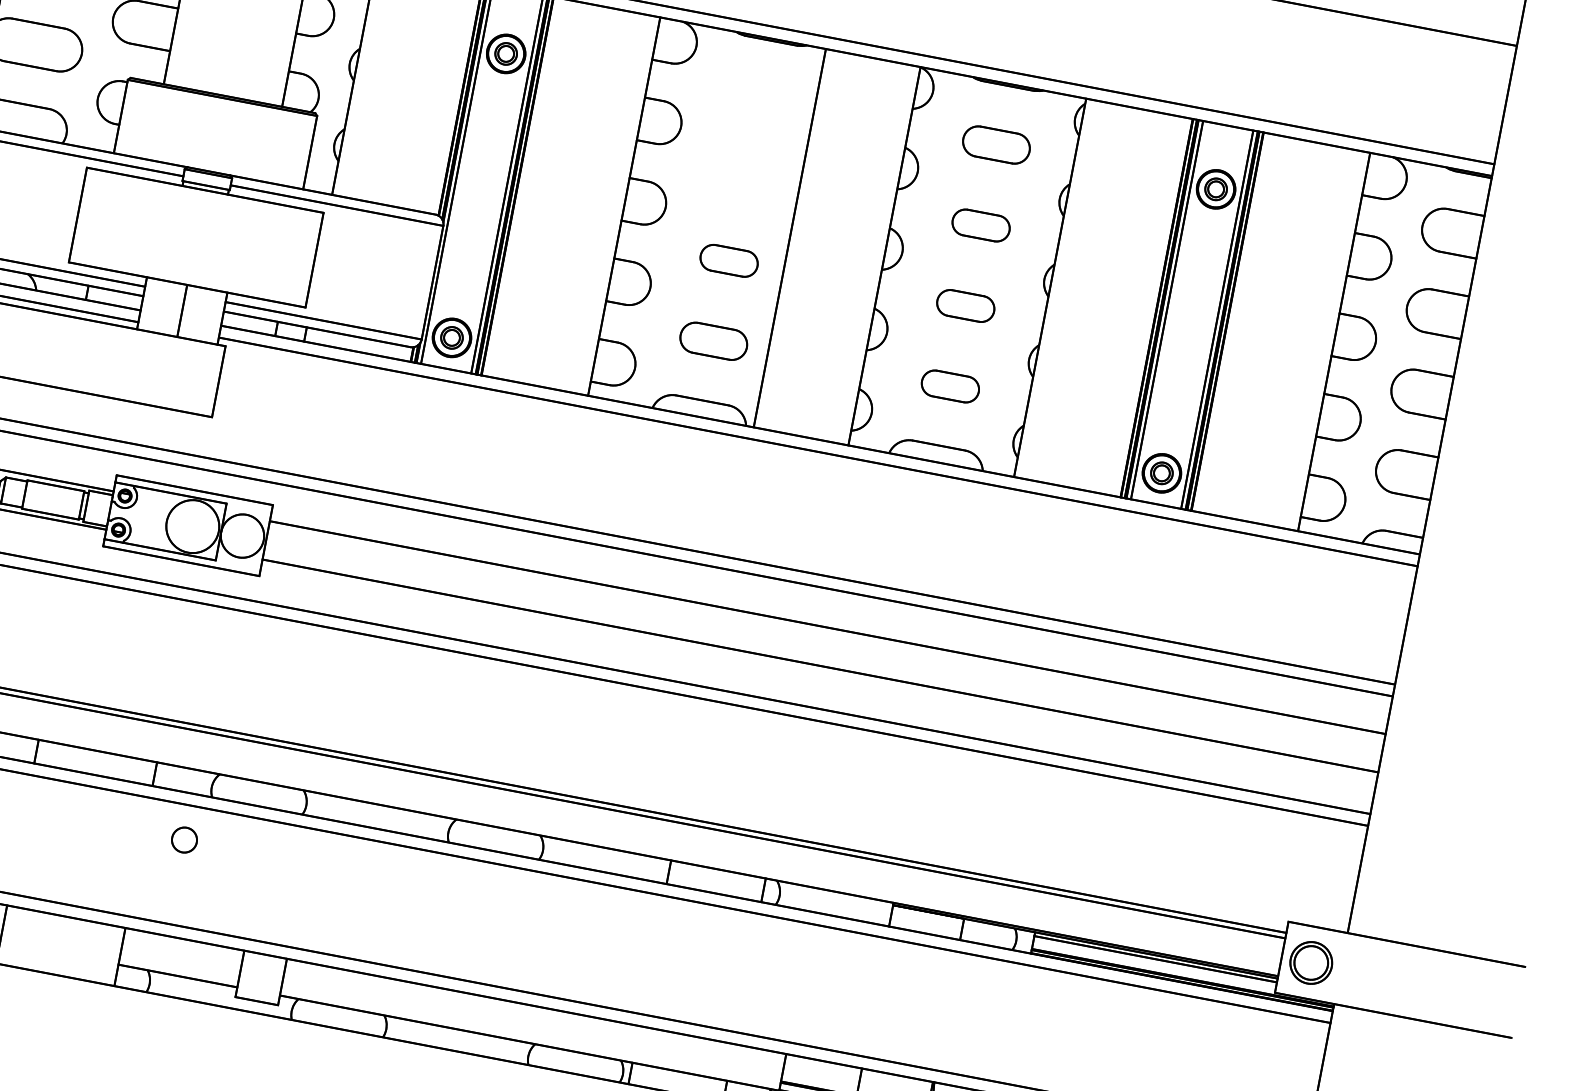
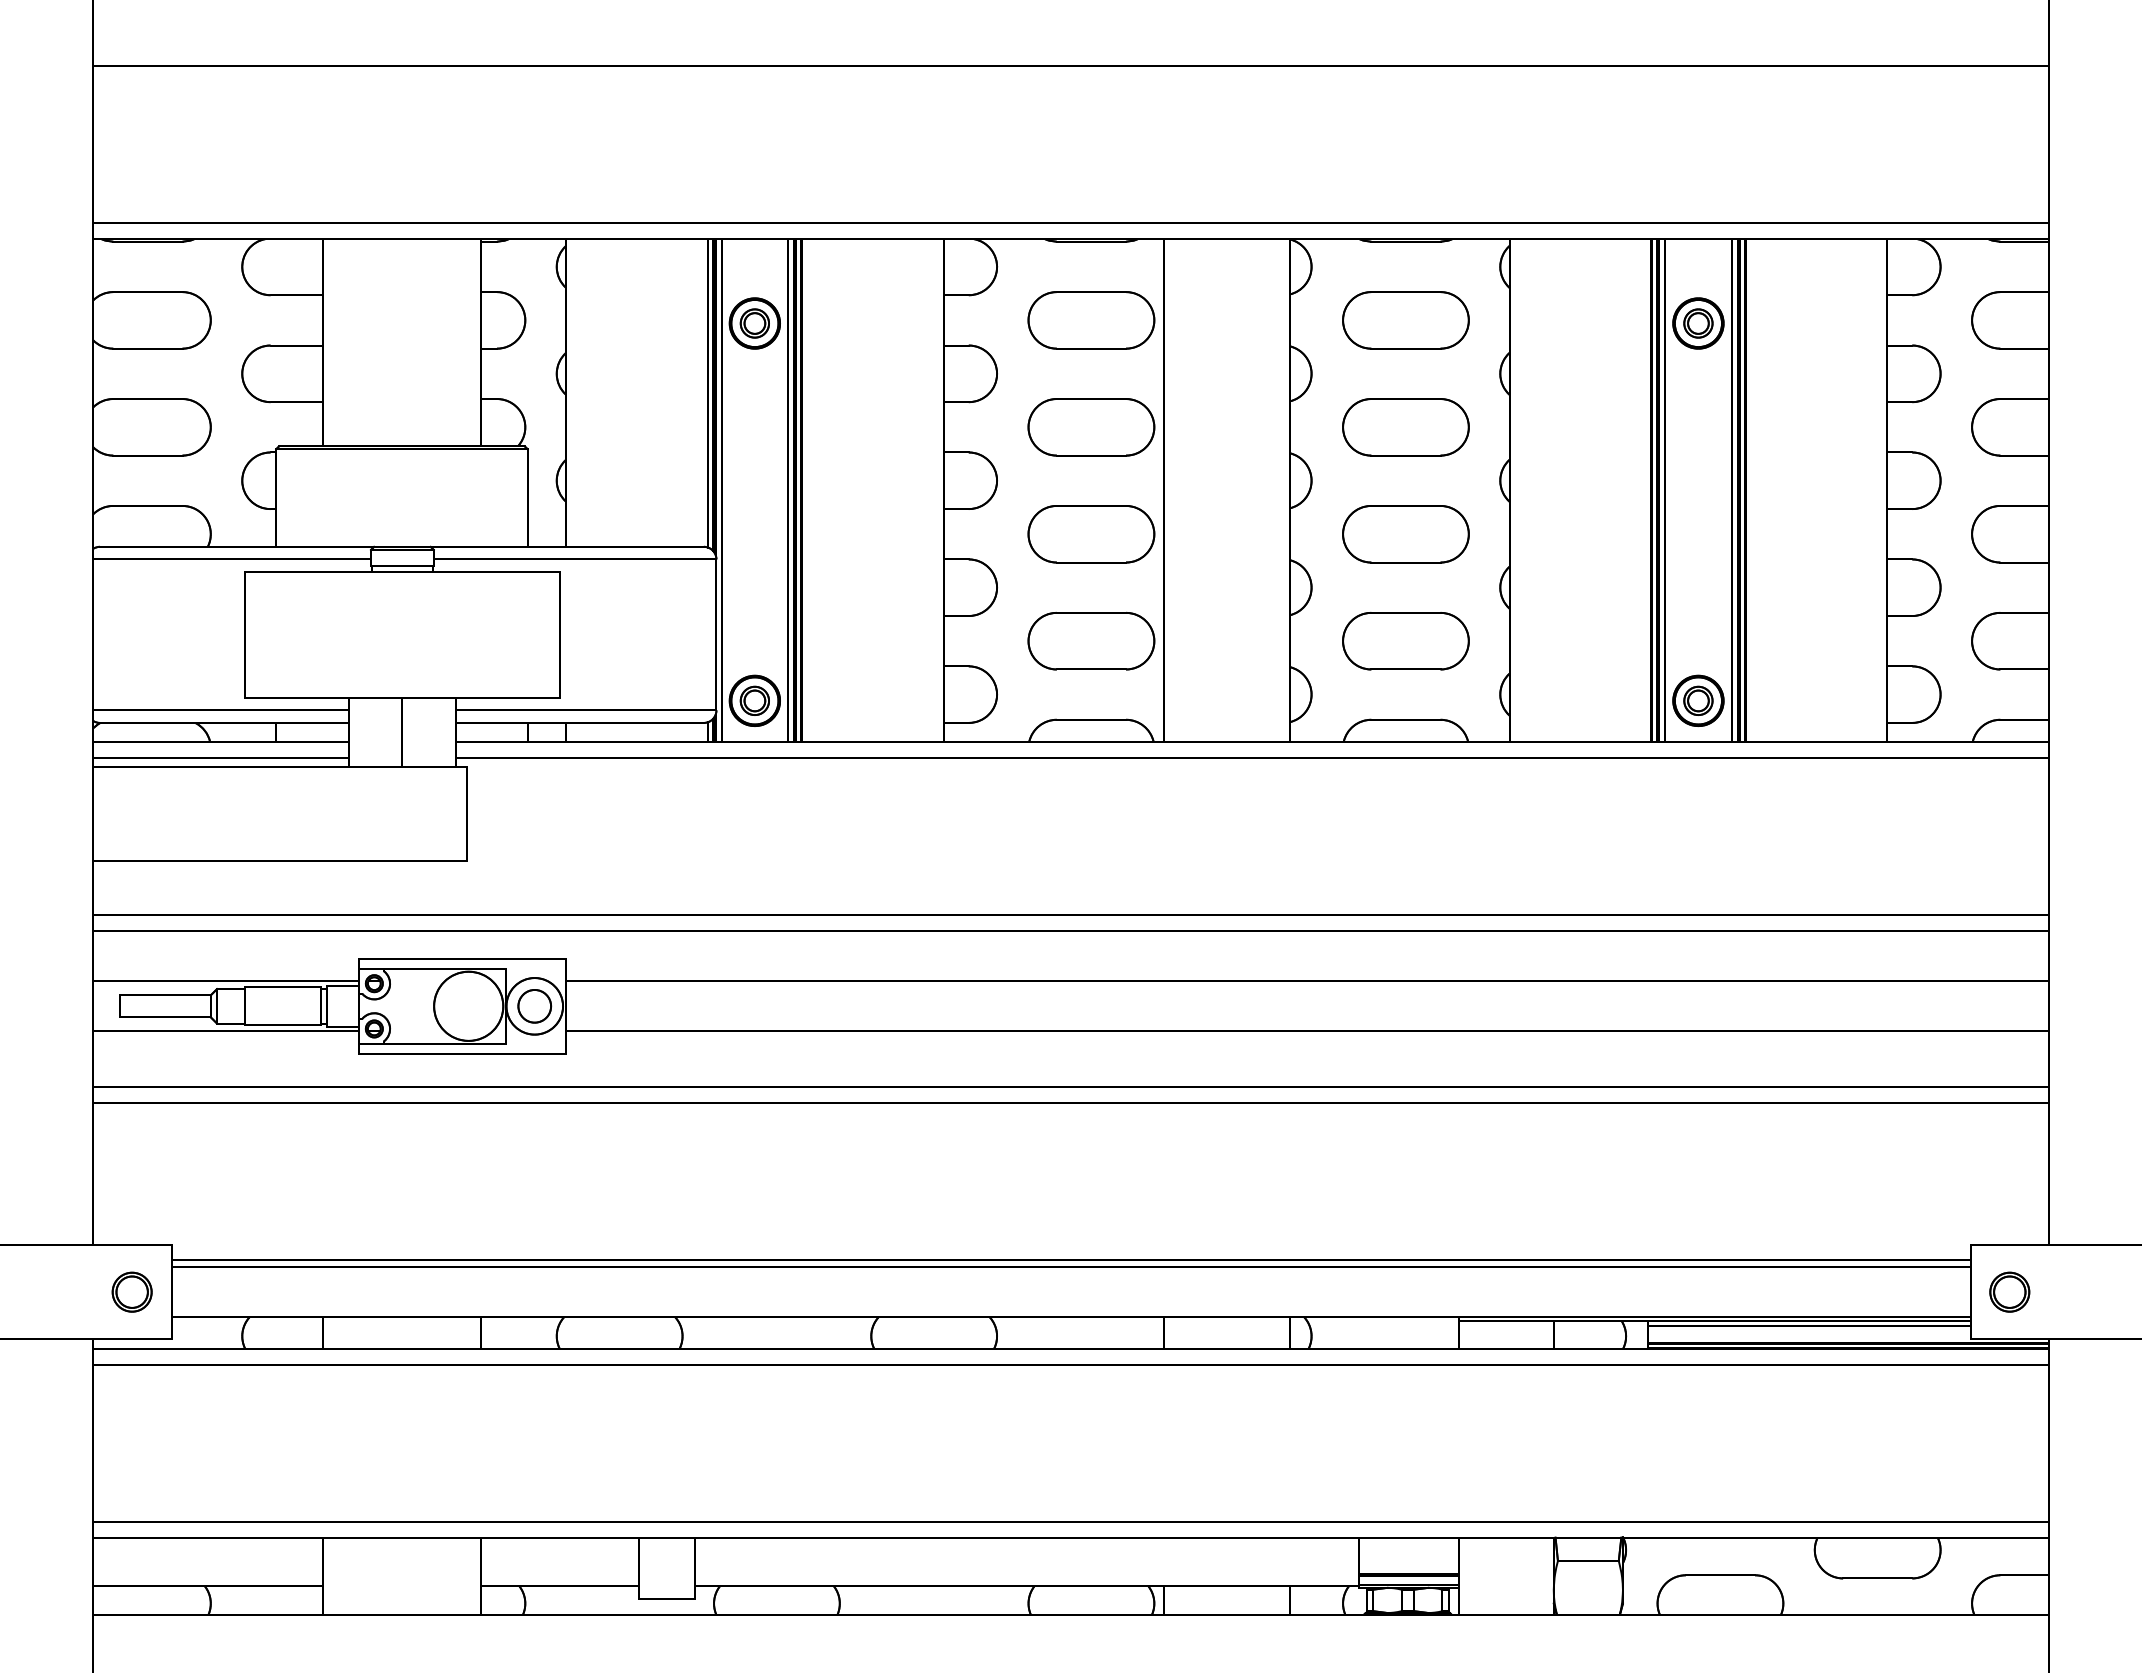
part: (759, 99) -> (1091, 320), added
part: (996, 145) -> (1405, 320), size x1.43
part: (744, 180) -> (1091, 427), added
part: (980, 225) -> (1405, 427), size x1.67
part: (729, 260) -> (1091, 534), size x1.67
part: (965, 306) -> (1405, 534), size x1.67
part: (713, 341) -> (1091, 641), size x1.43
part: (950, 386) -> (1405, 641), size x1.67
part: (184, 840) -> (534, 1006), moved
part: (1311, 962) -> (2009, 1291), size x0.71

